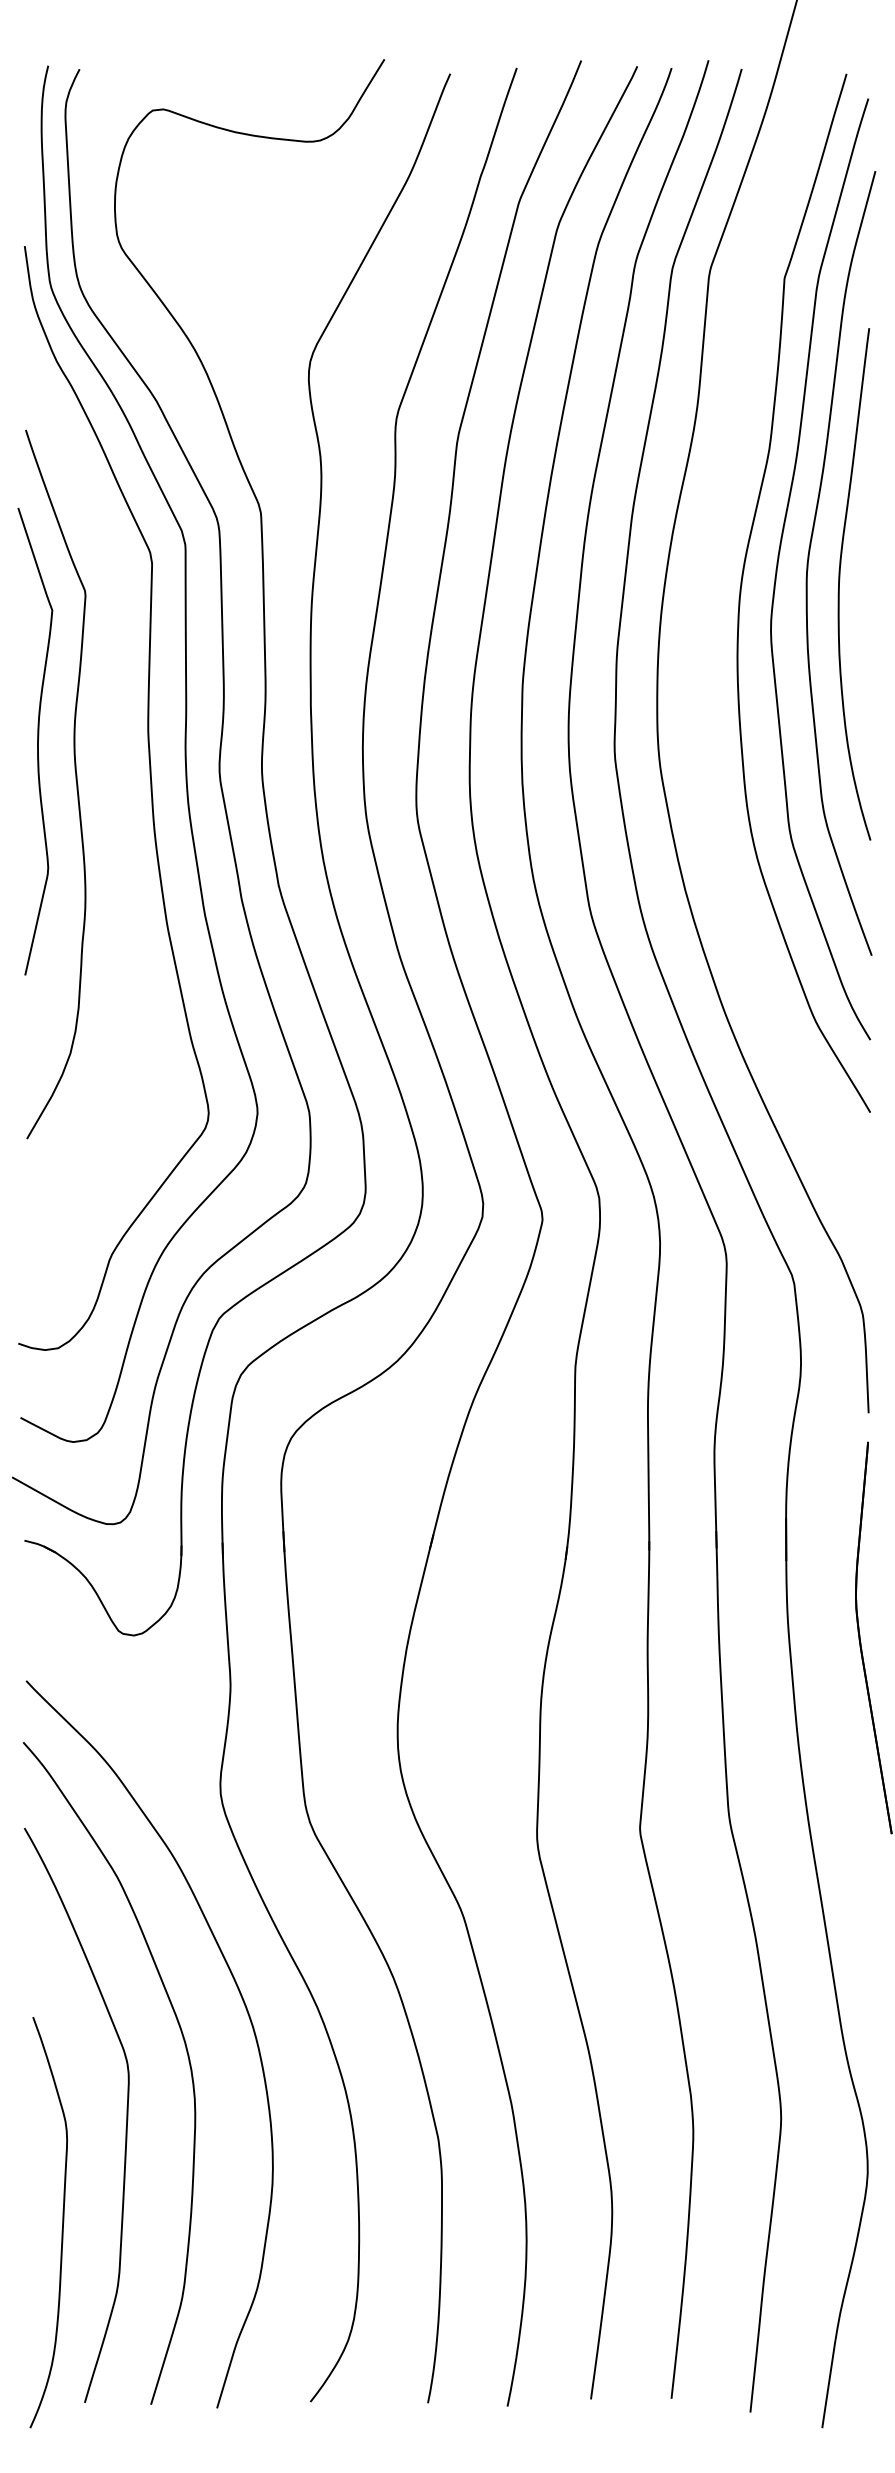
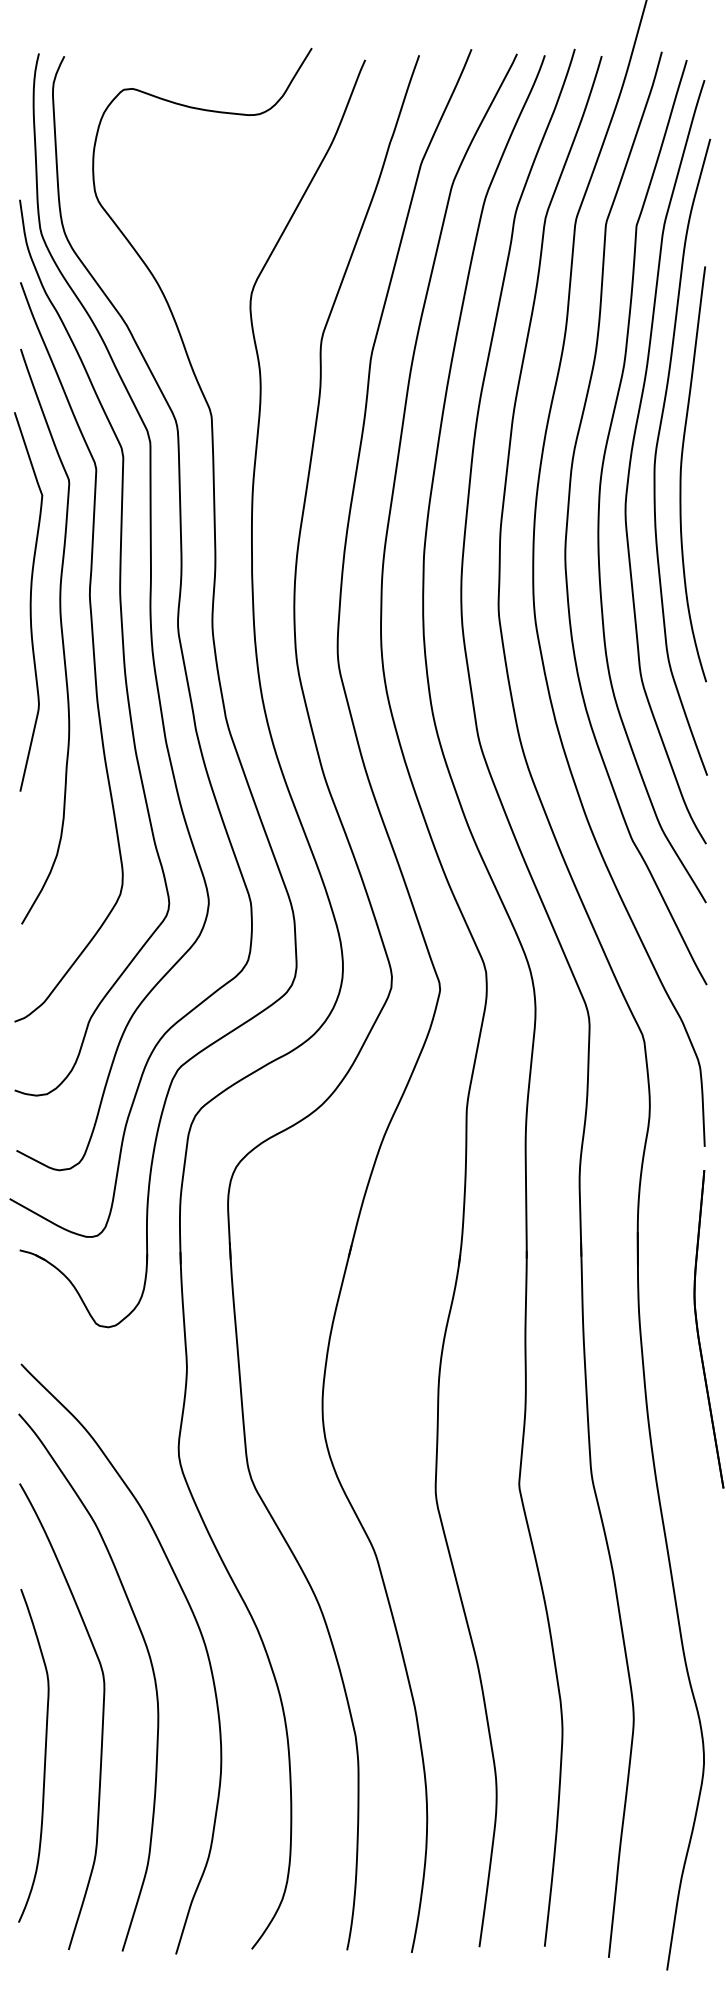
curve: (701, 629) -> (569, 510), added
curve: (114, 803) -> (92, 652), added
curve: (62, 2222) -> (44, 1755), moved

